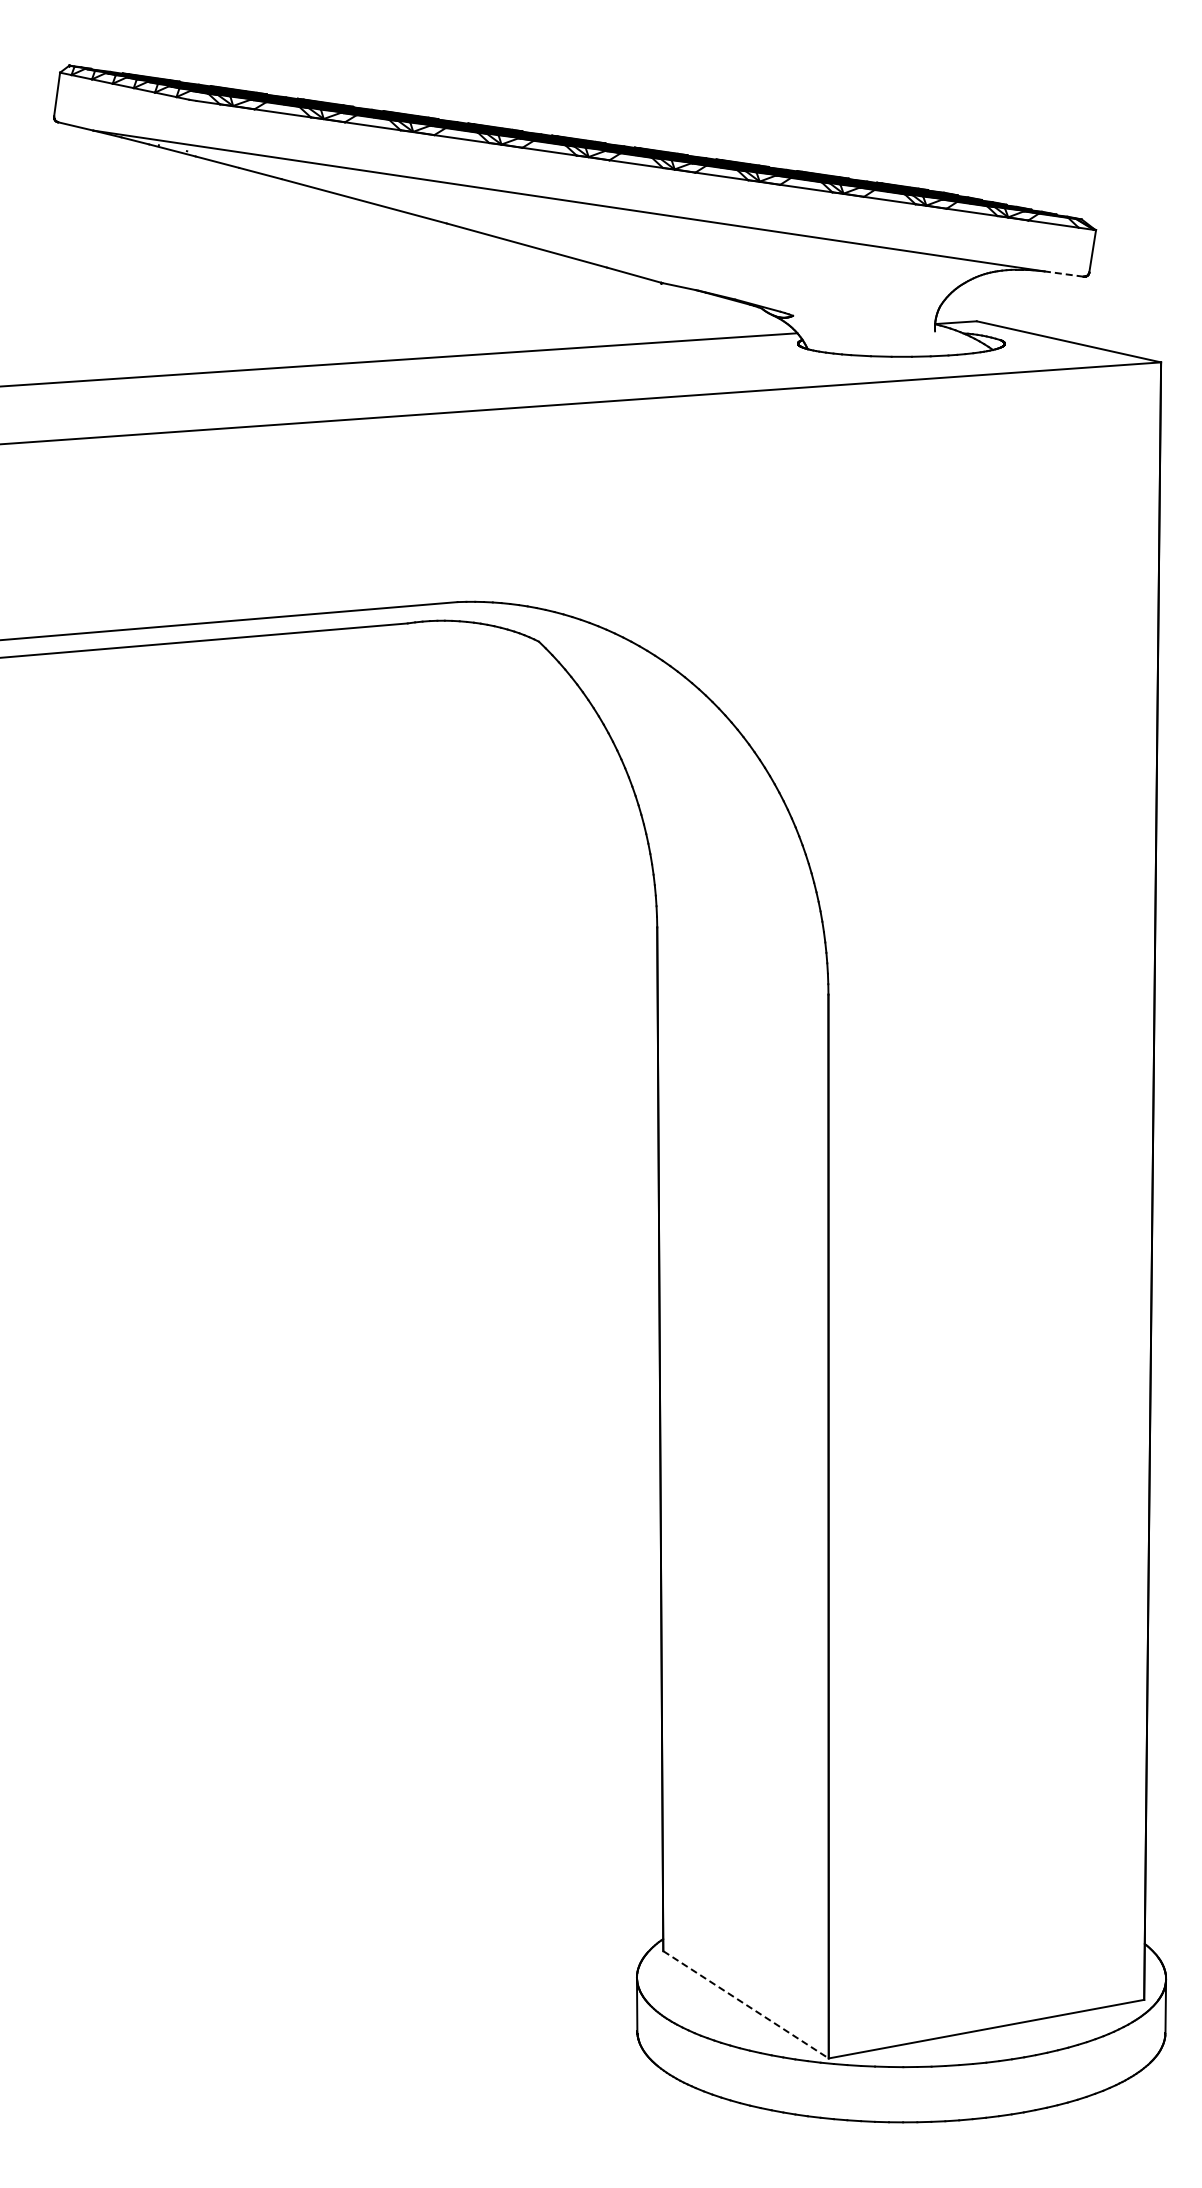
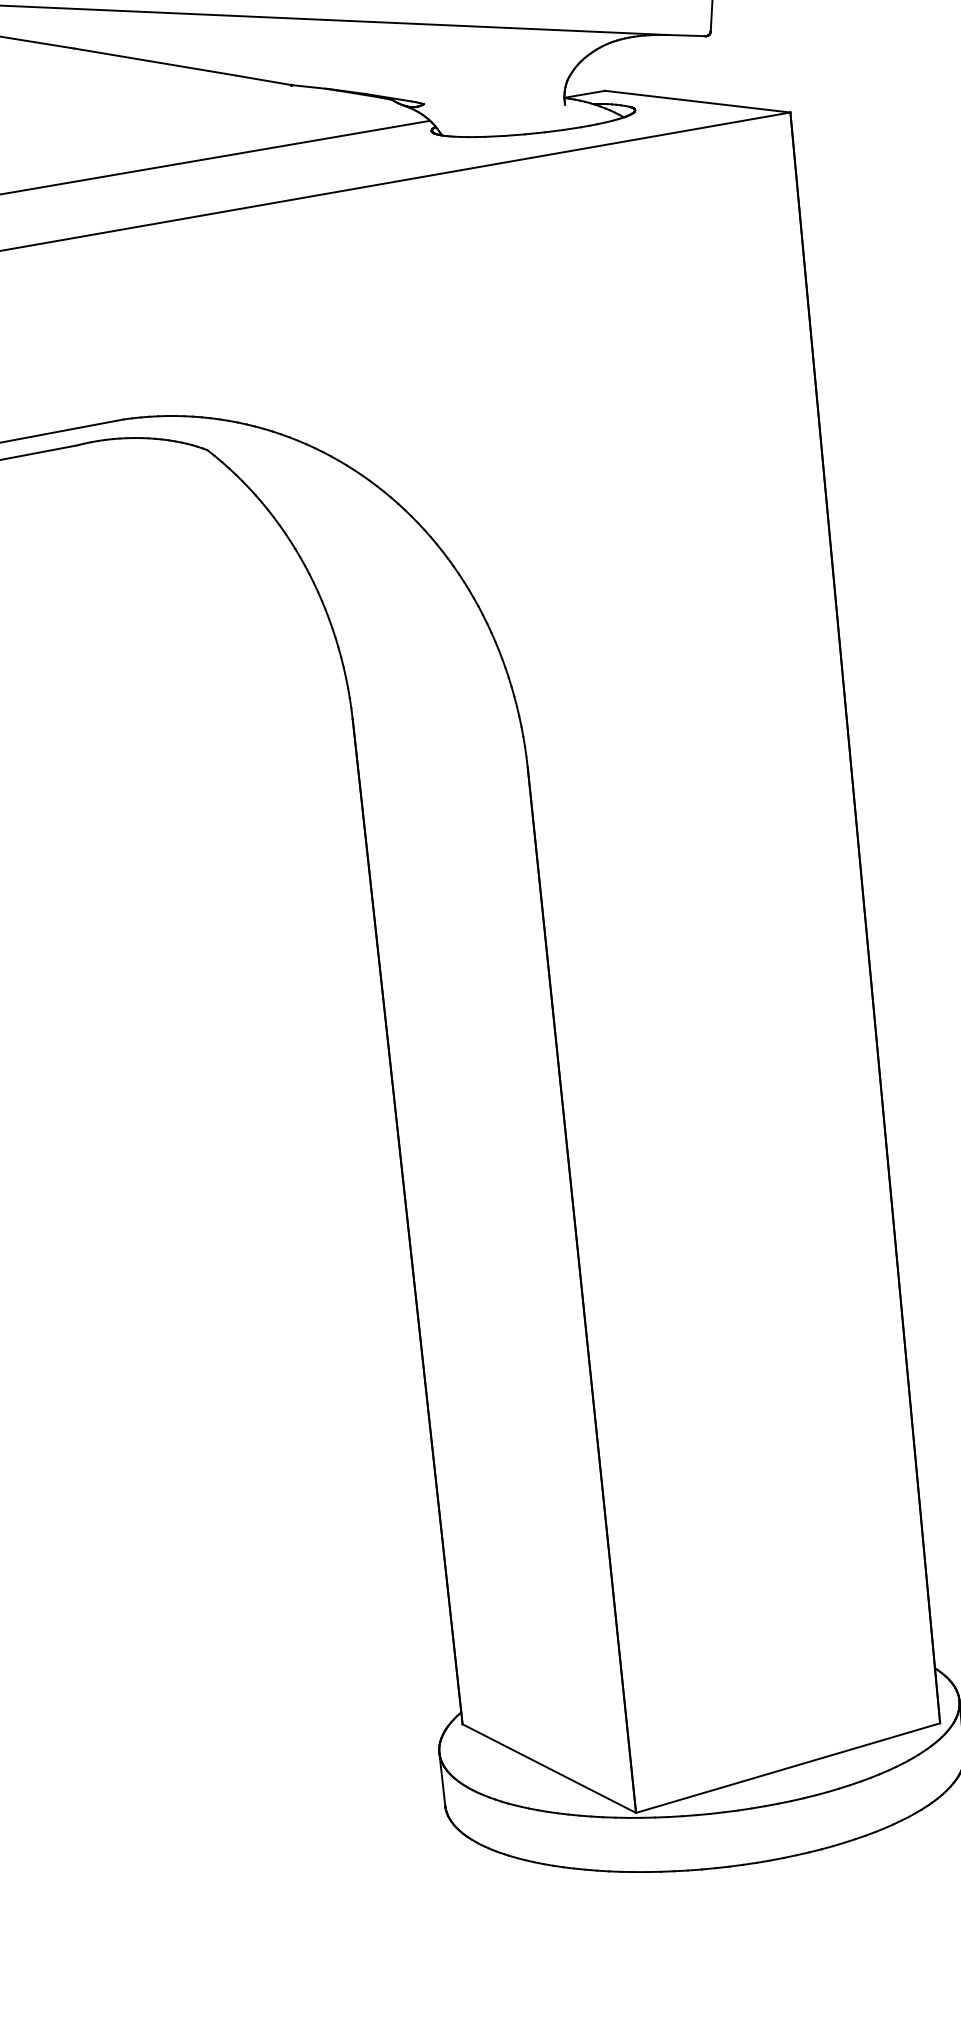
line: (1064, 274) -> (686, 35), dashed -> solid
line: (746, 2004) -> (549, 1768), dashed -> solid

